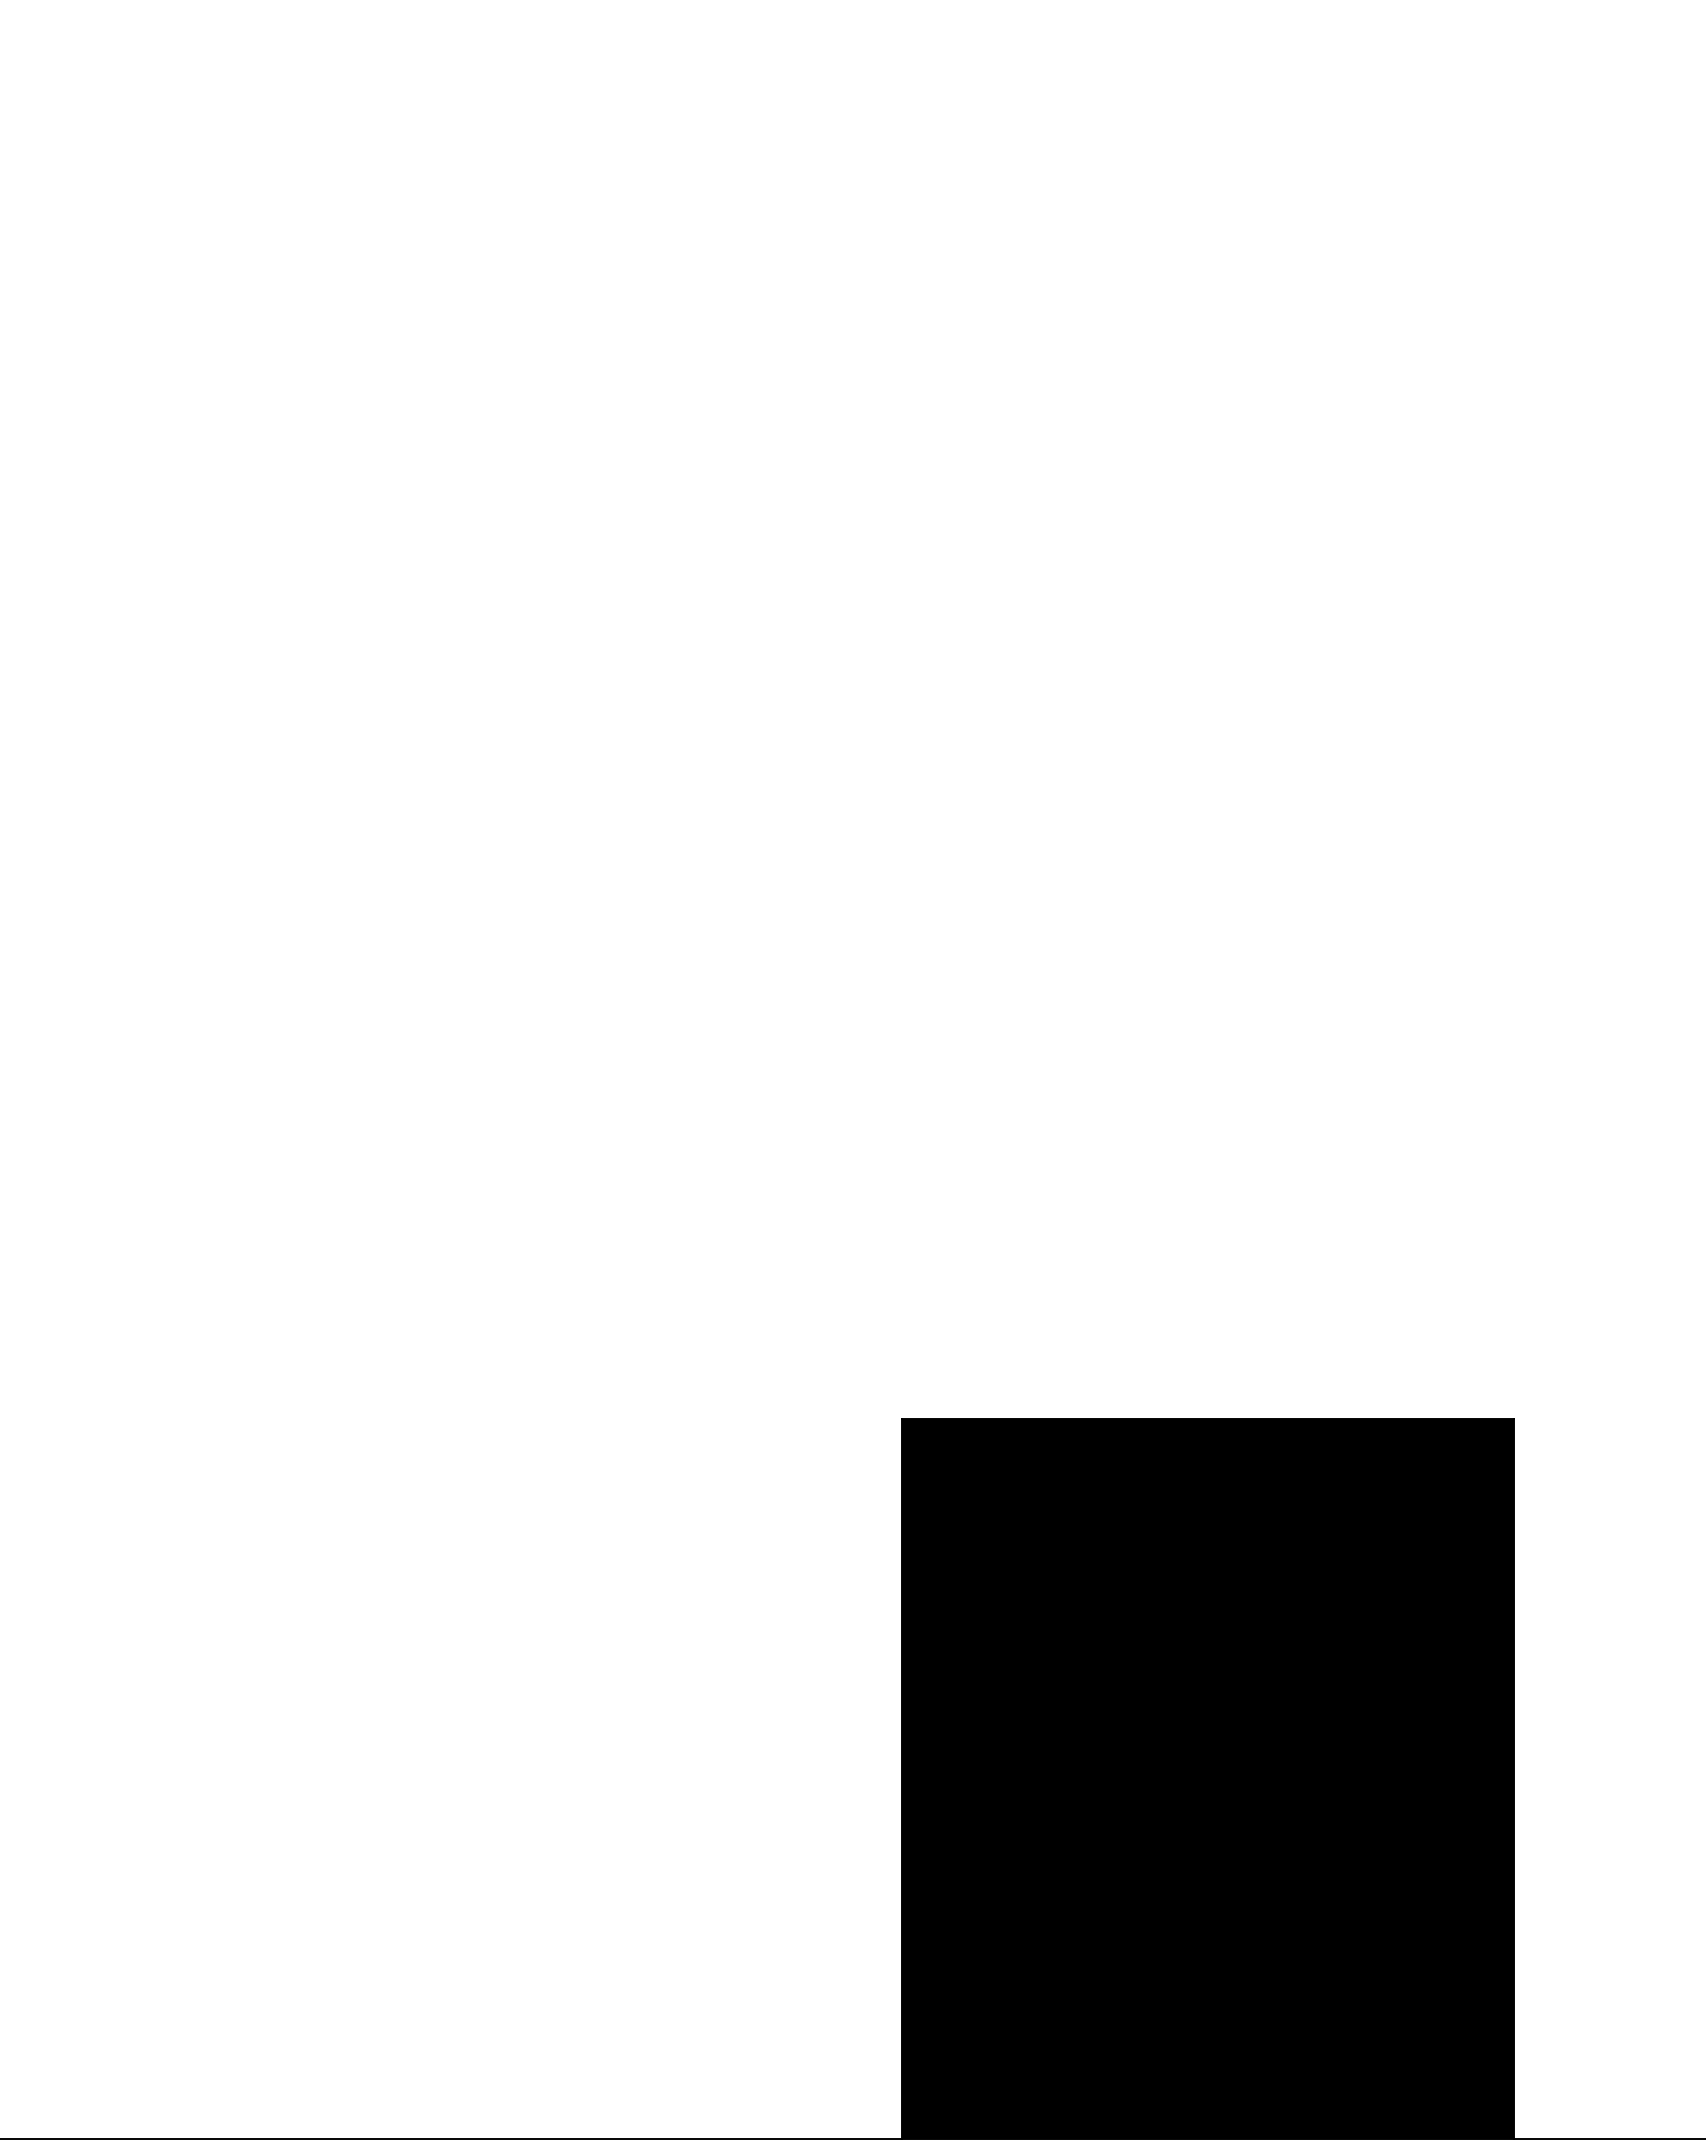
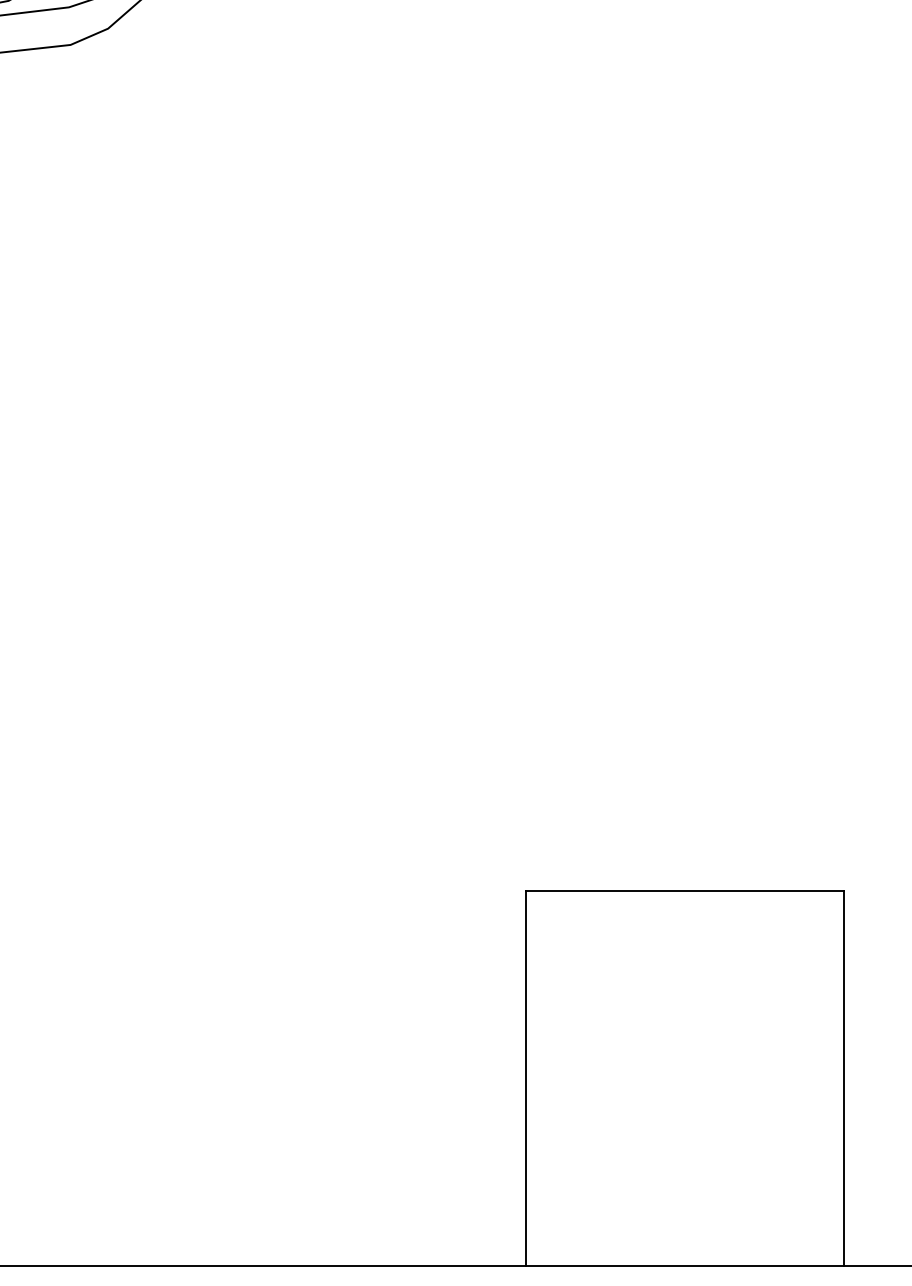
fill: (1207, 1779) -> (685, 1078), removed

